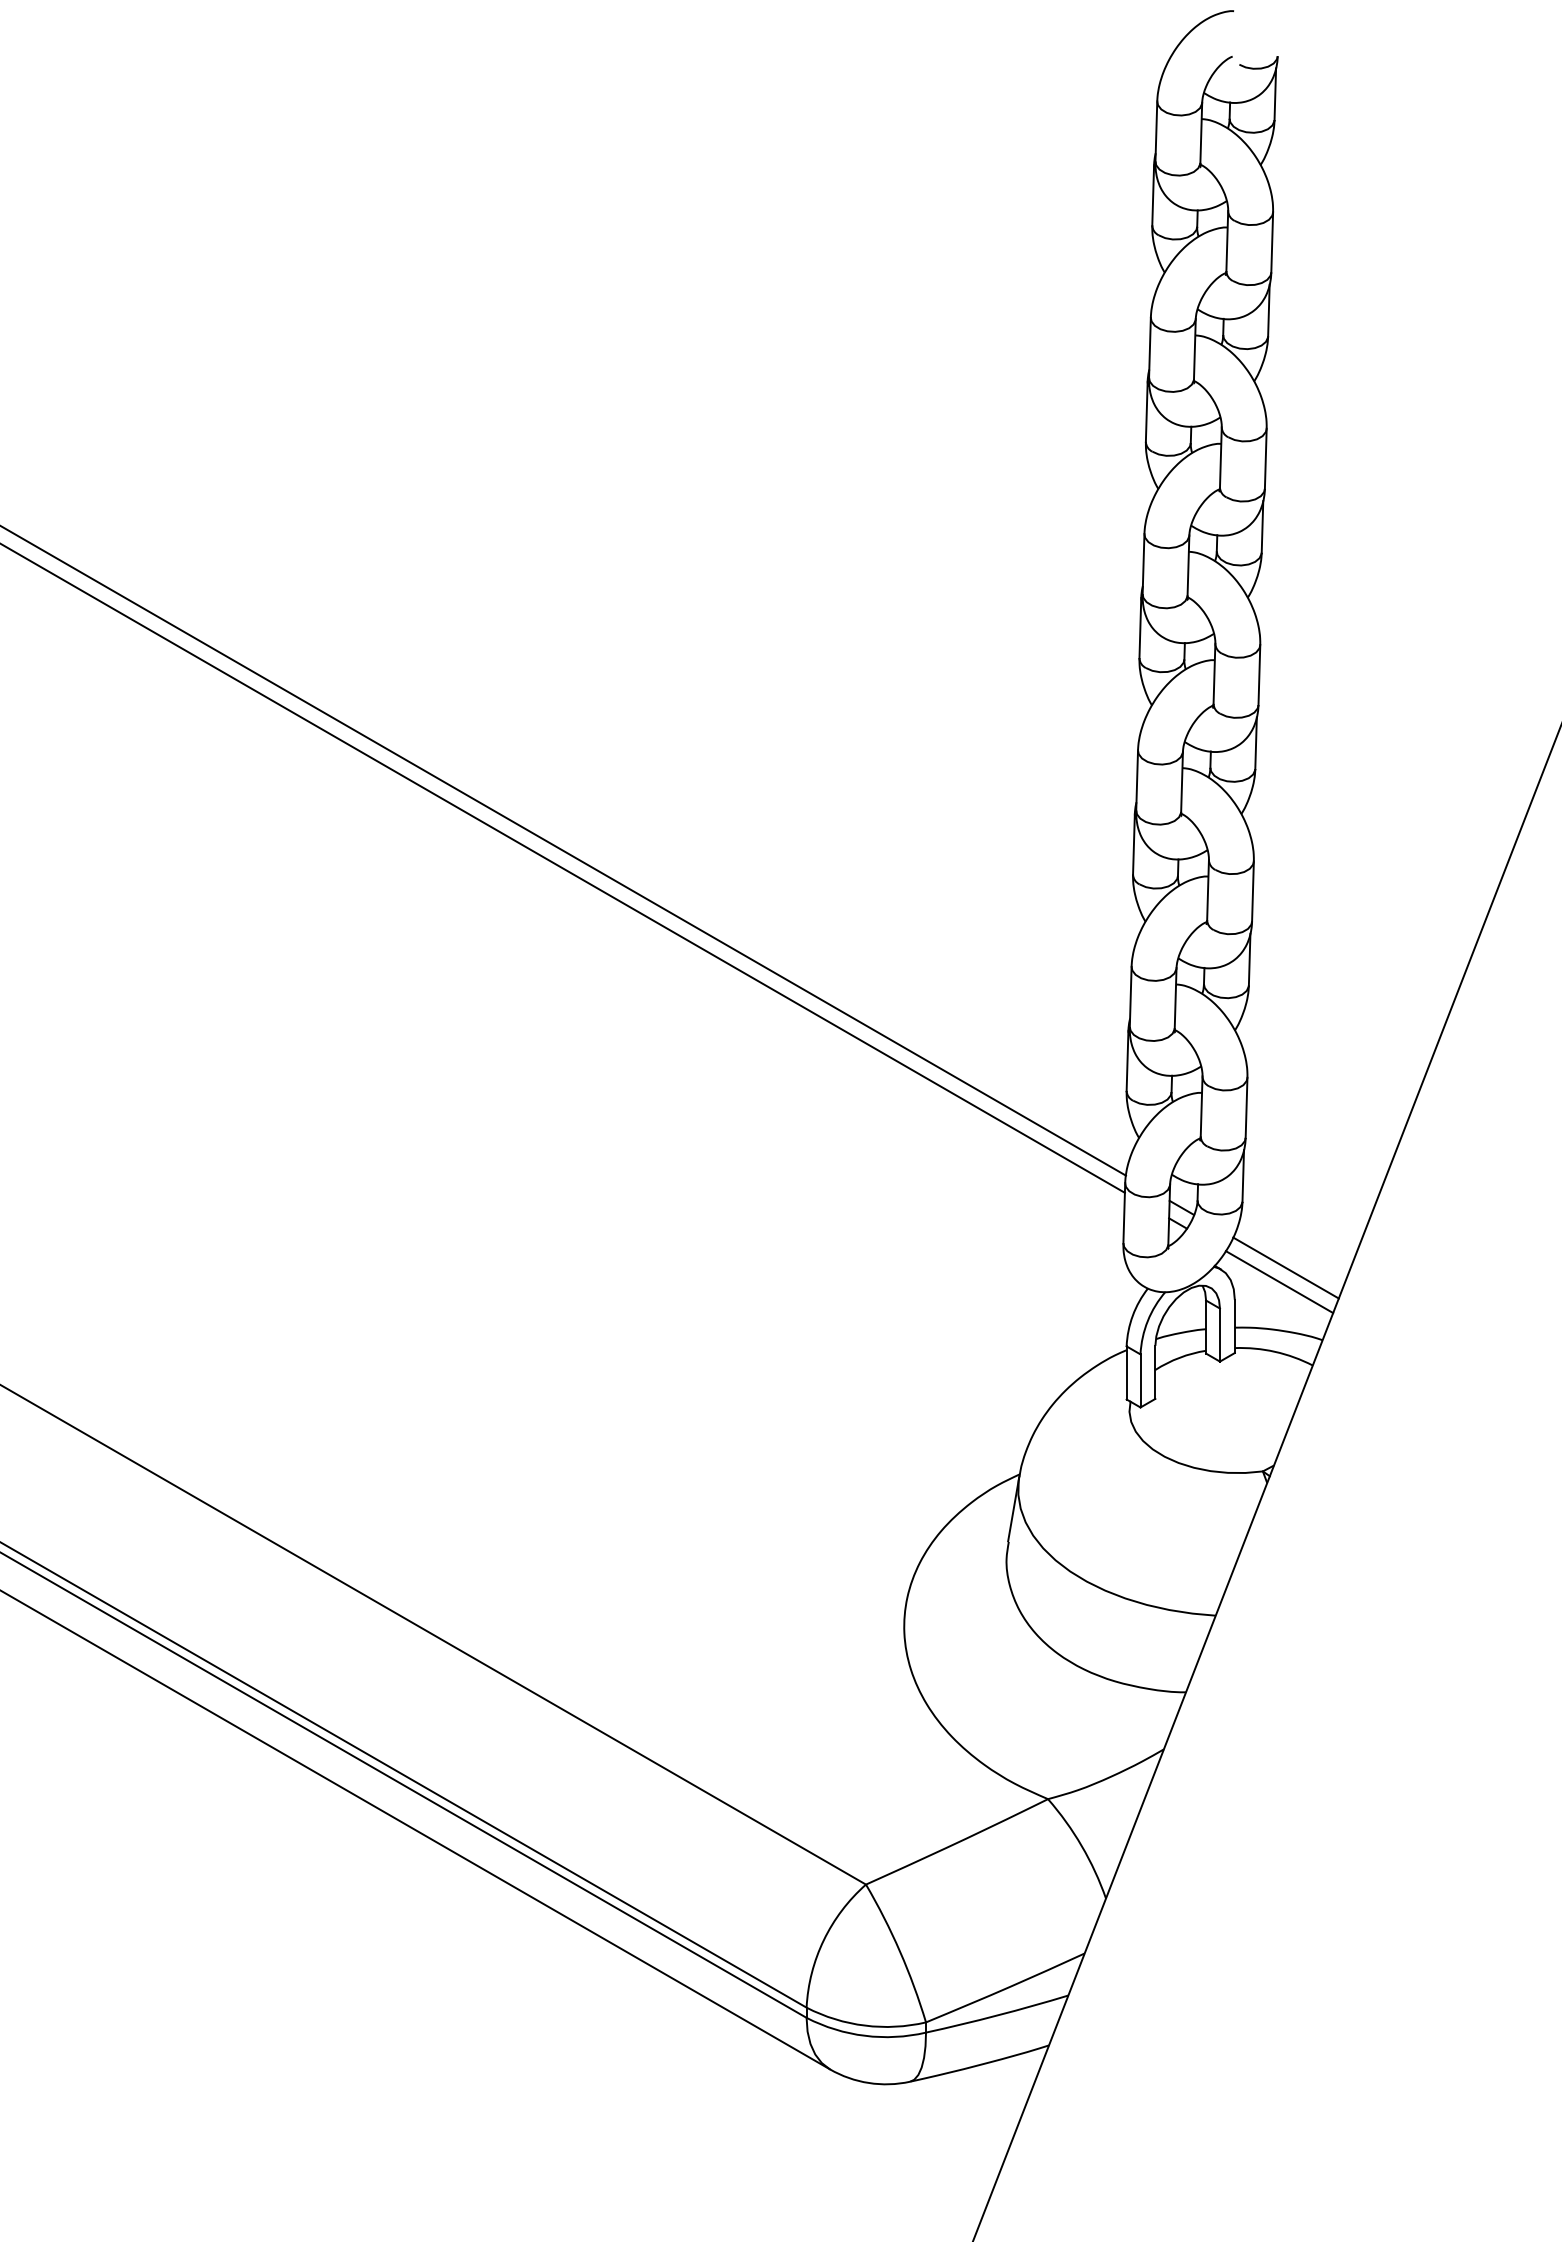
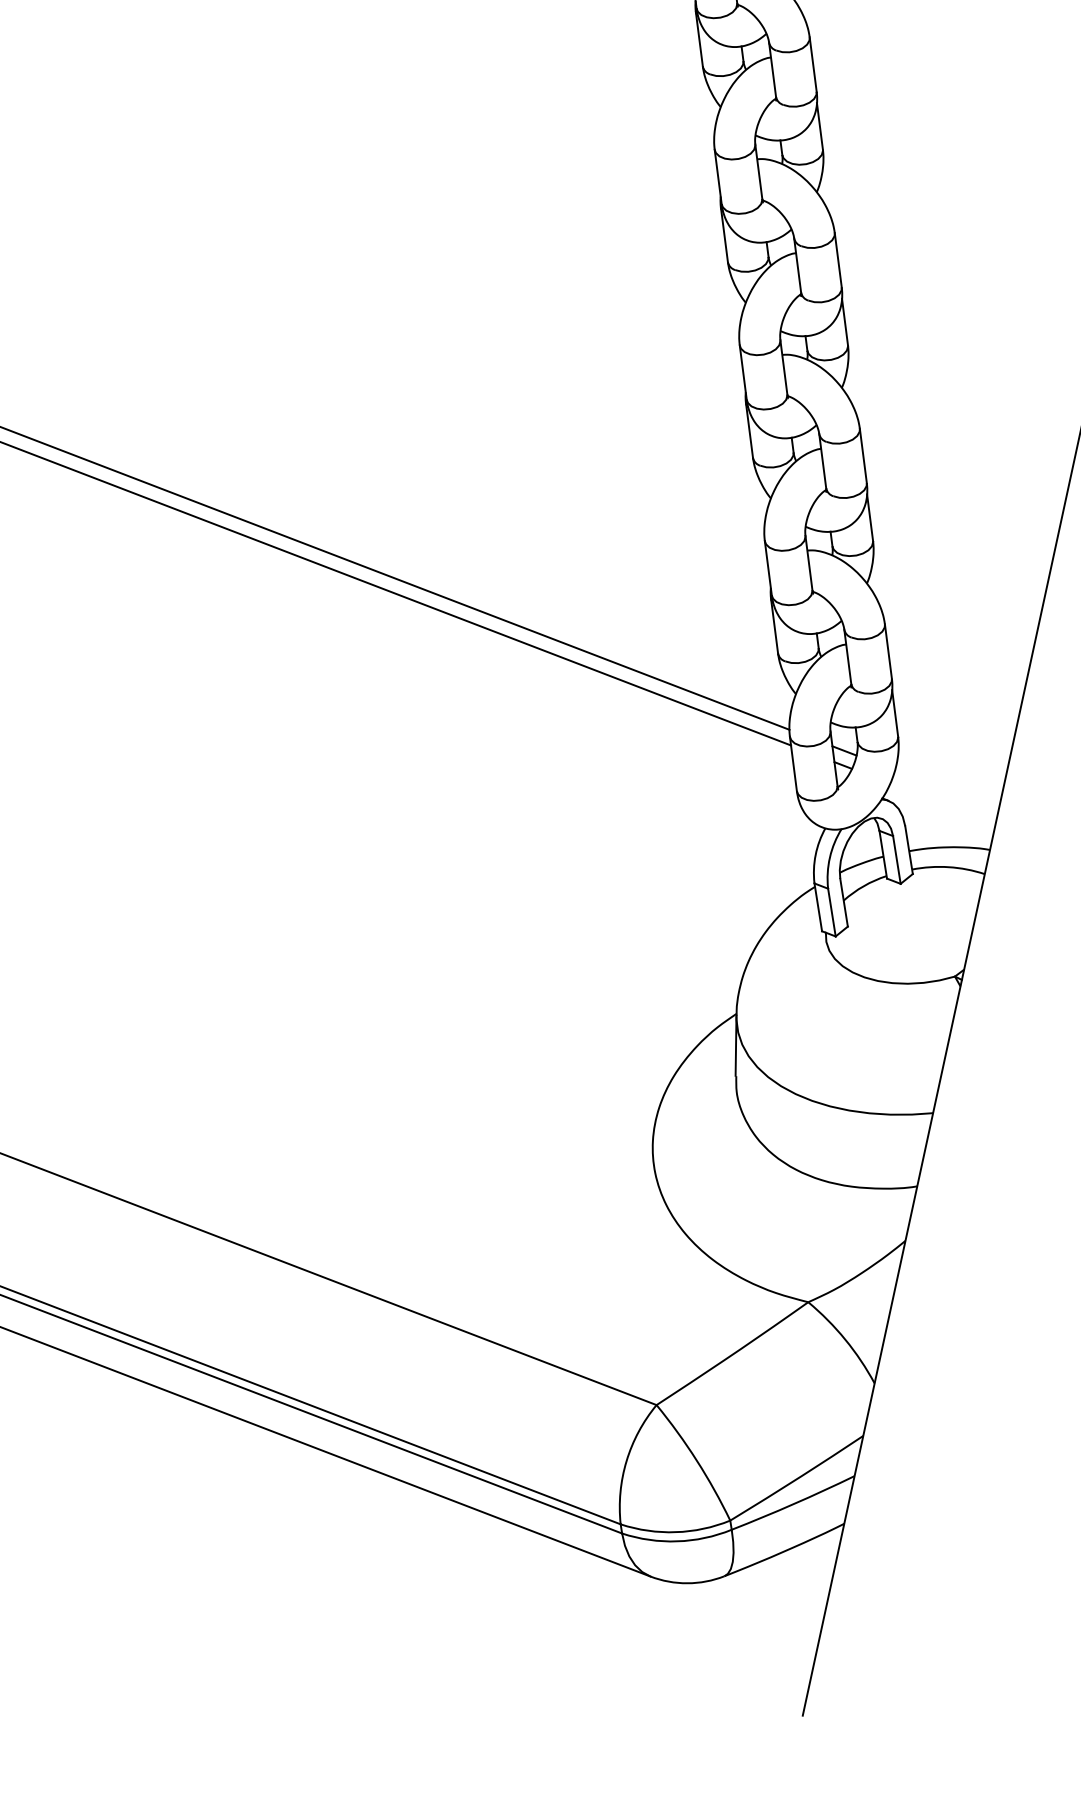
line: (1285, 1267) -> (946, 789), removed
line: (1279, 1282) -> (942, 804), removed

